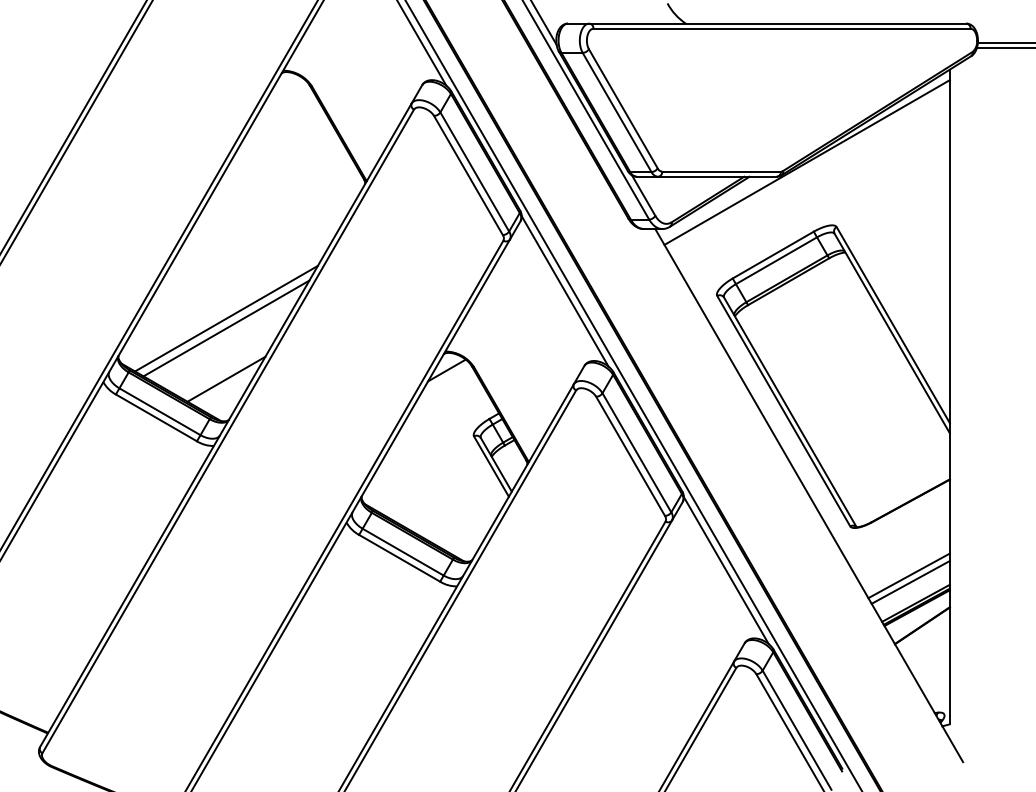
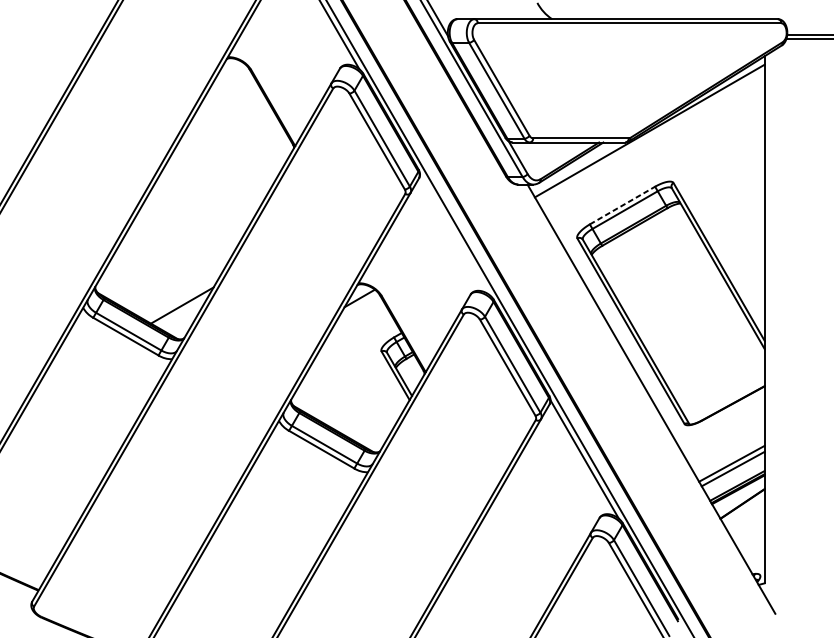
line: (773, 255) -> (622, 205), solid -> dashed
line: (564, 291) -> (454, 234), removed
line: (226, 318) -> (182, 256), removed
line: (226, 328) -> (182, 264), removed

